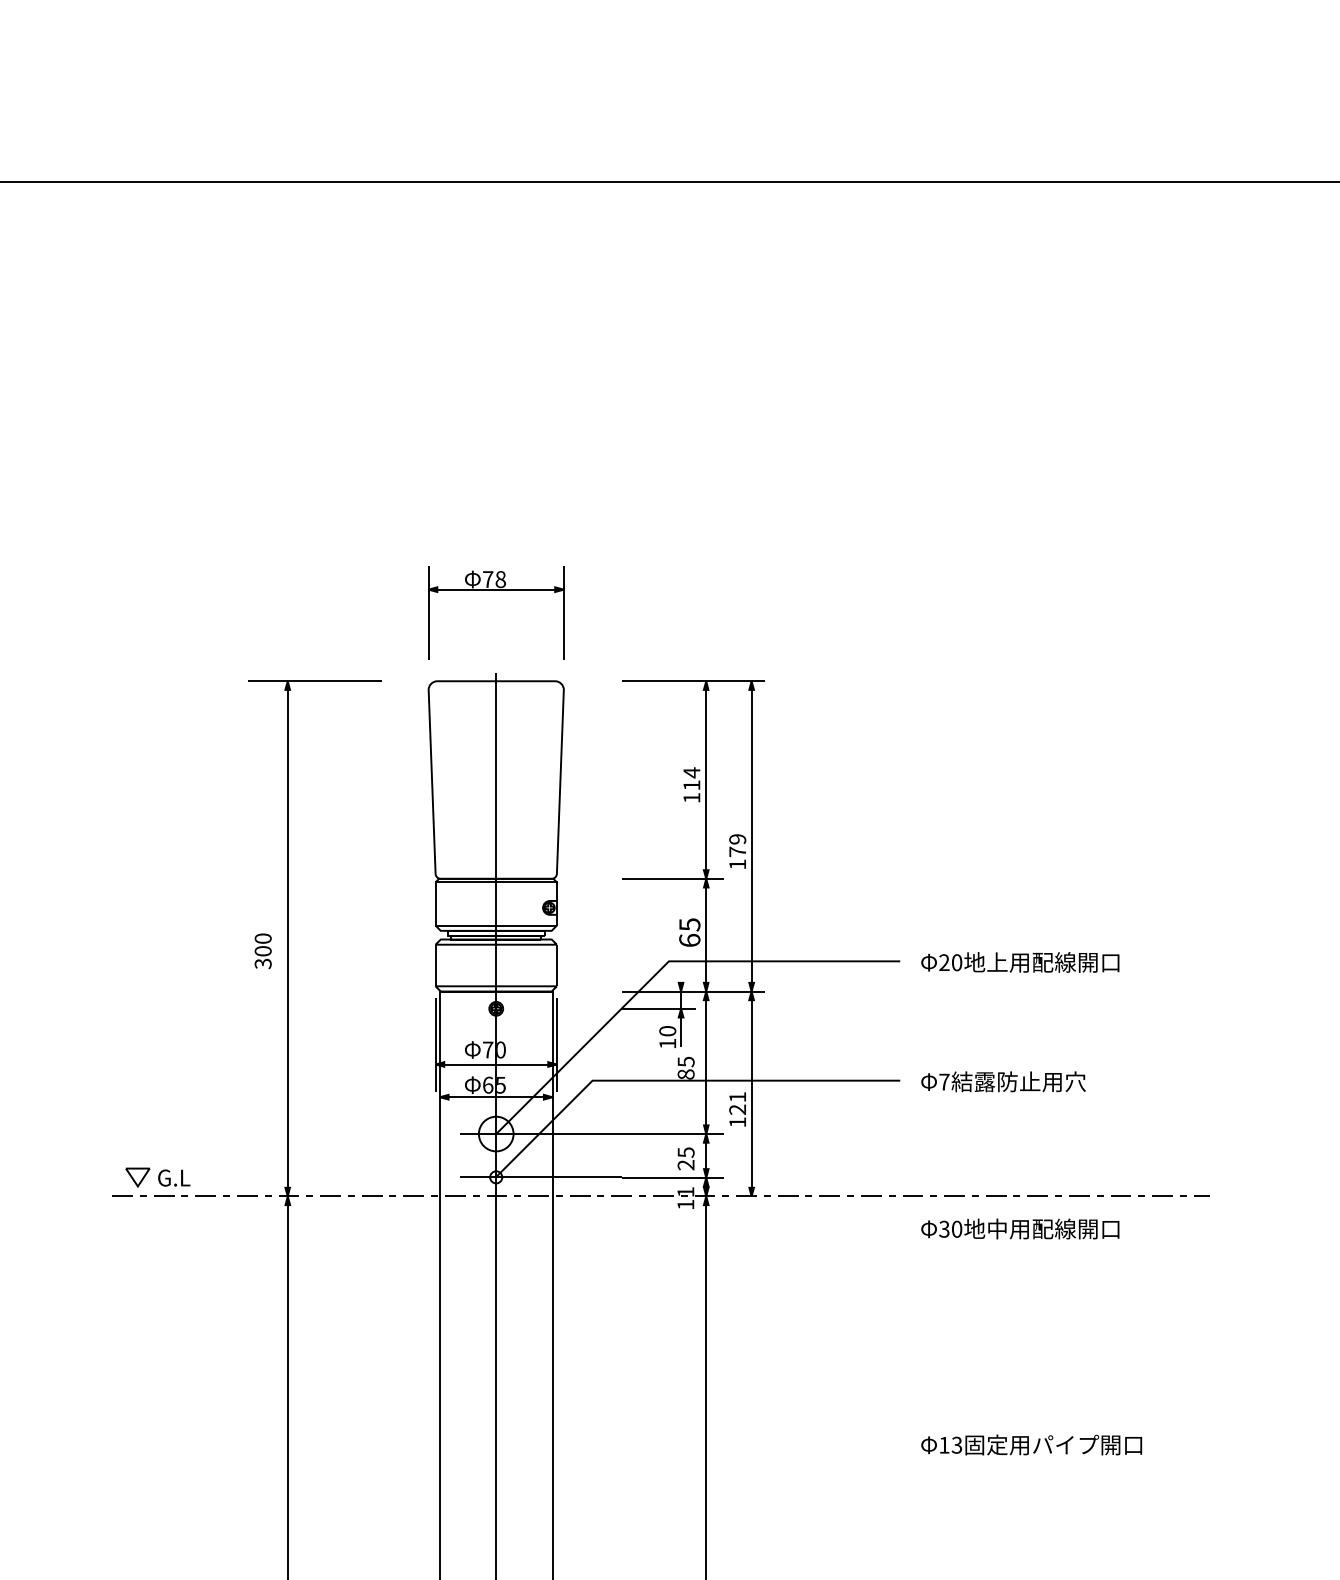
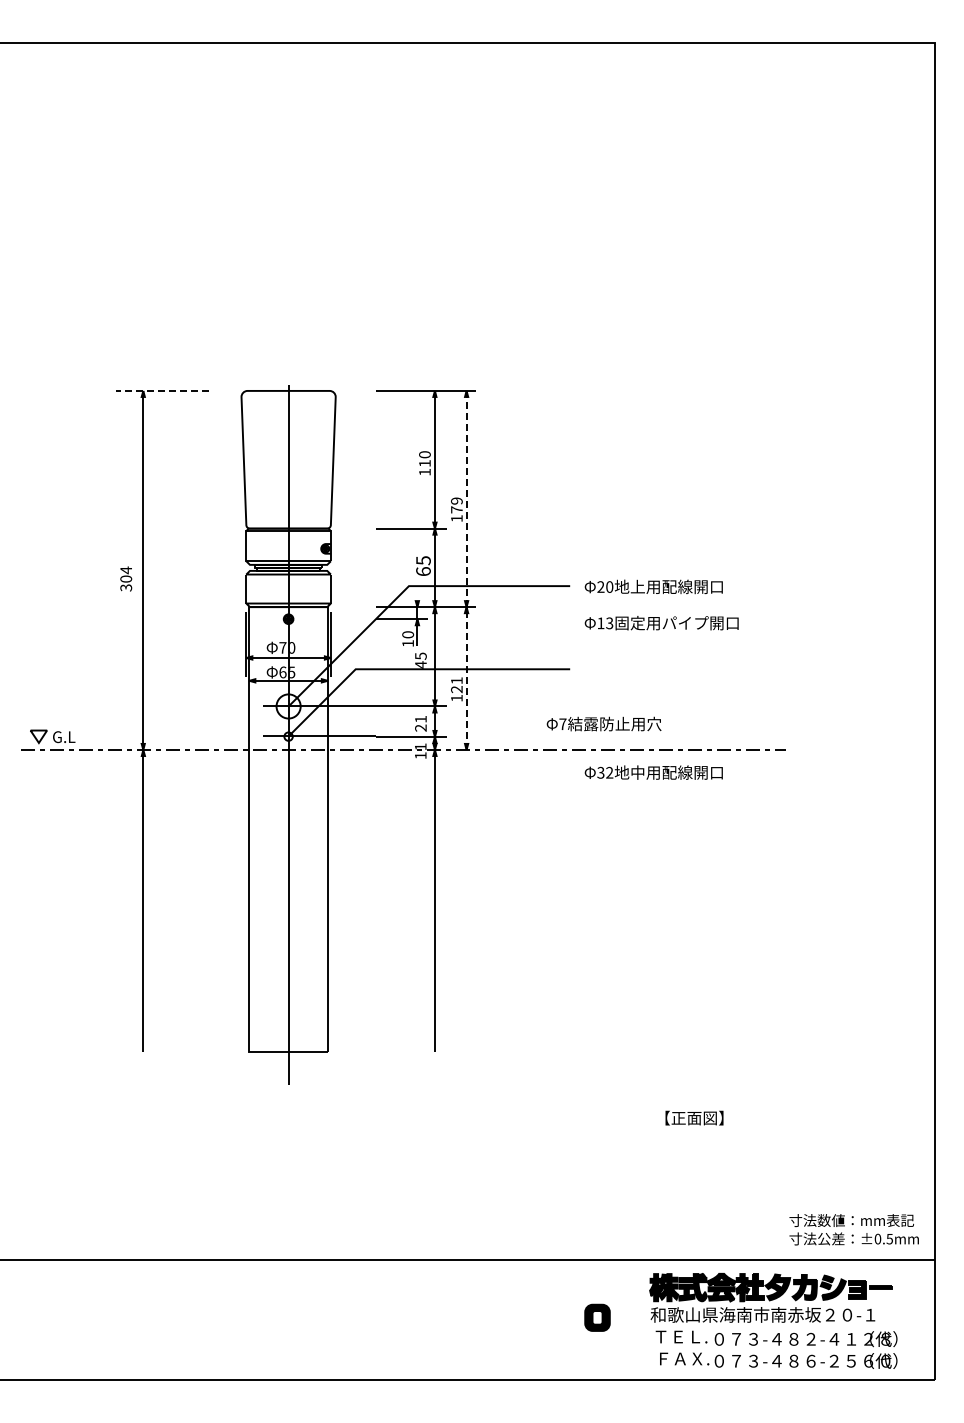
part: (496, 590) -> (288, 327), removed
line: (313, 680) -> (161, 390), solid -> dashed
text: (691, 772) -> (424, 454), 114 -> 110
text: (263, 938) -> (126, 570), 300 -> 304
line: (751, 938) -> (466, 570), solid -> dashed
text: (685, 1073) -> (420, 664), 85 -> 45
text: (1002, 1080) -> (603, 723), moved
text: (685, 1152) -> (420, 719), 25 -> 21
text: (956, 1228) -> (609, 772), 30 -> 32
text: (1031, 1445) -> (661, 623), moved

